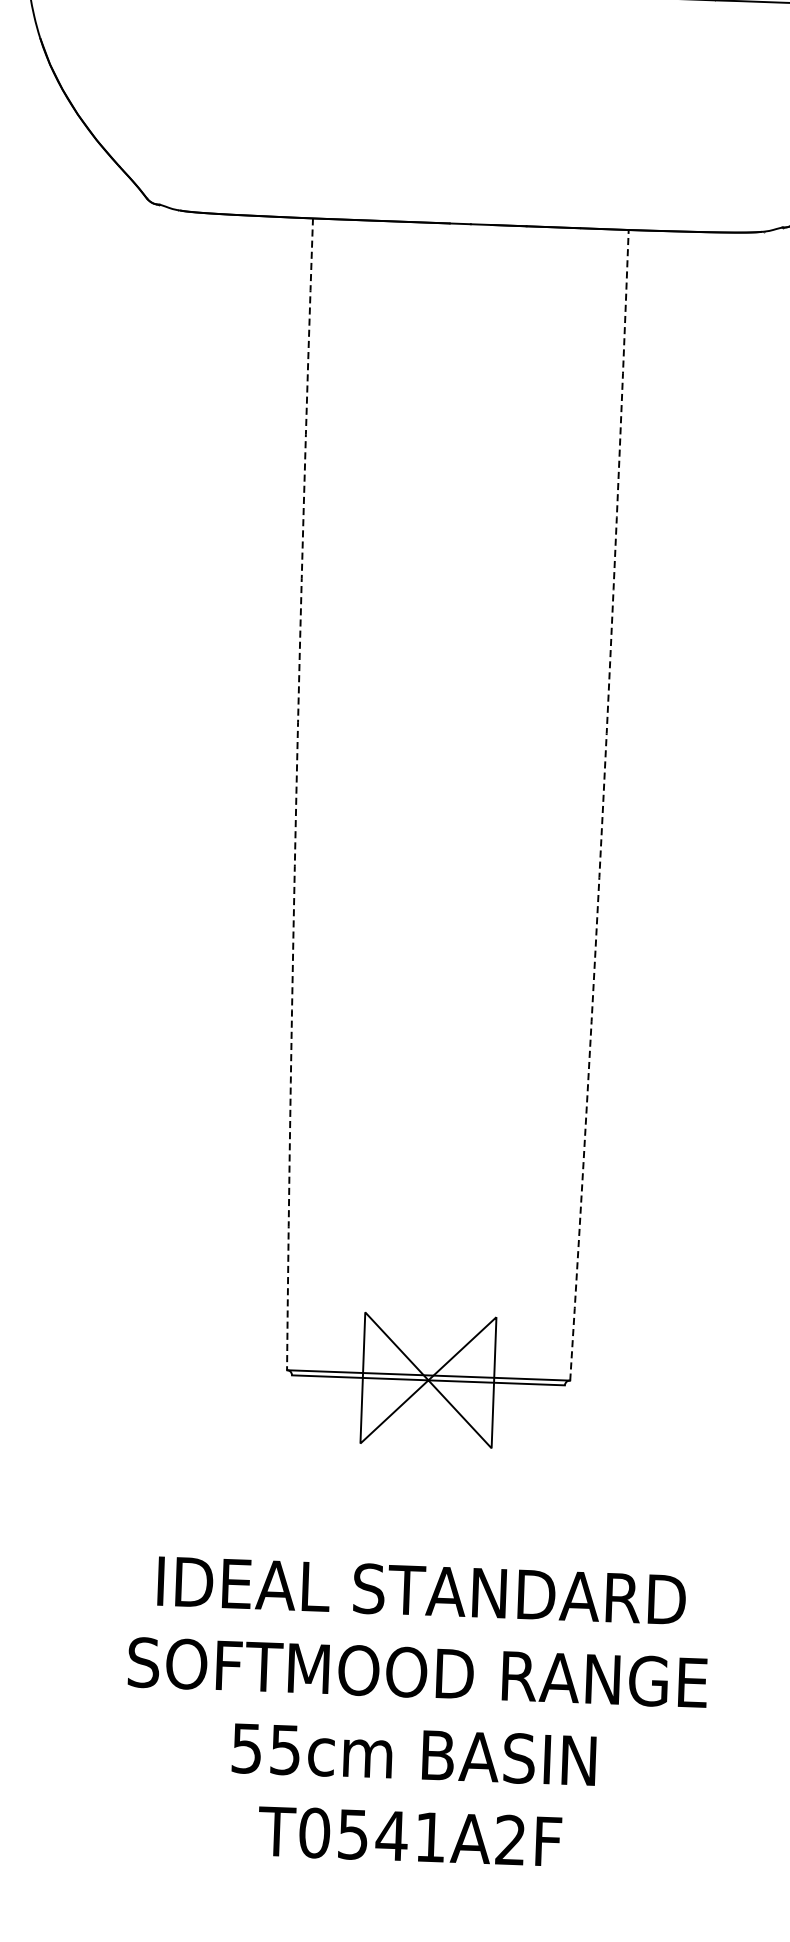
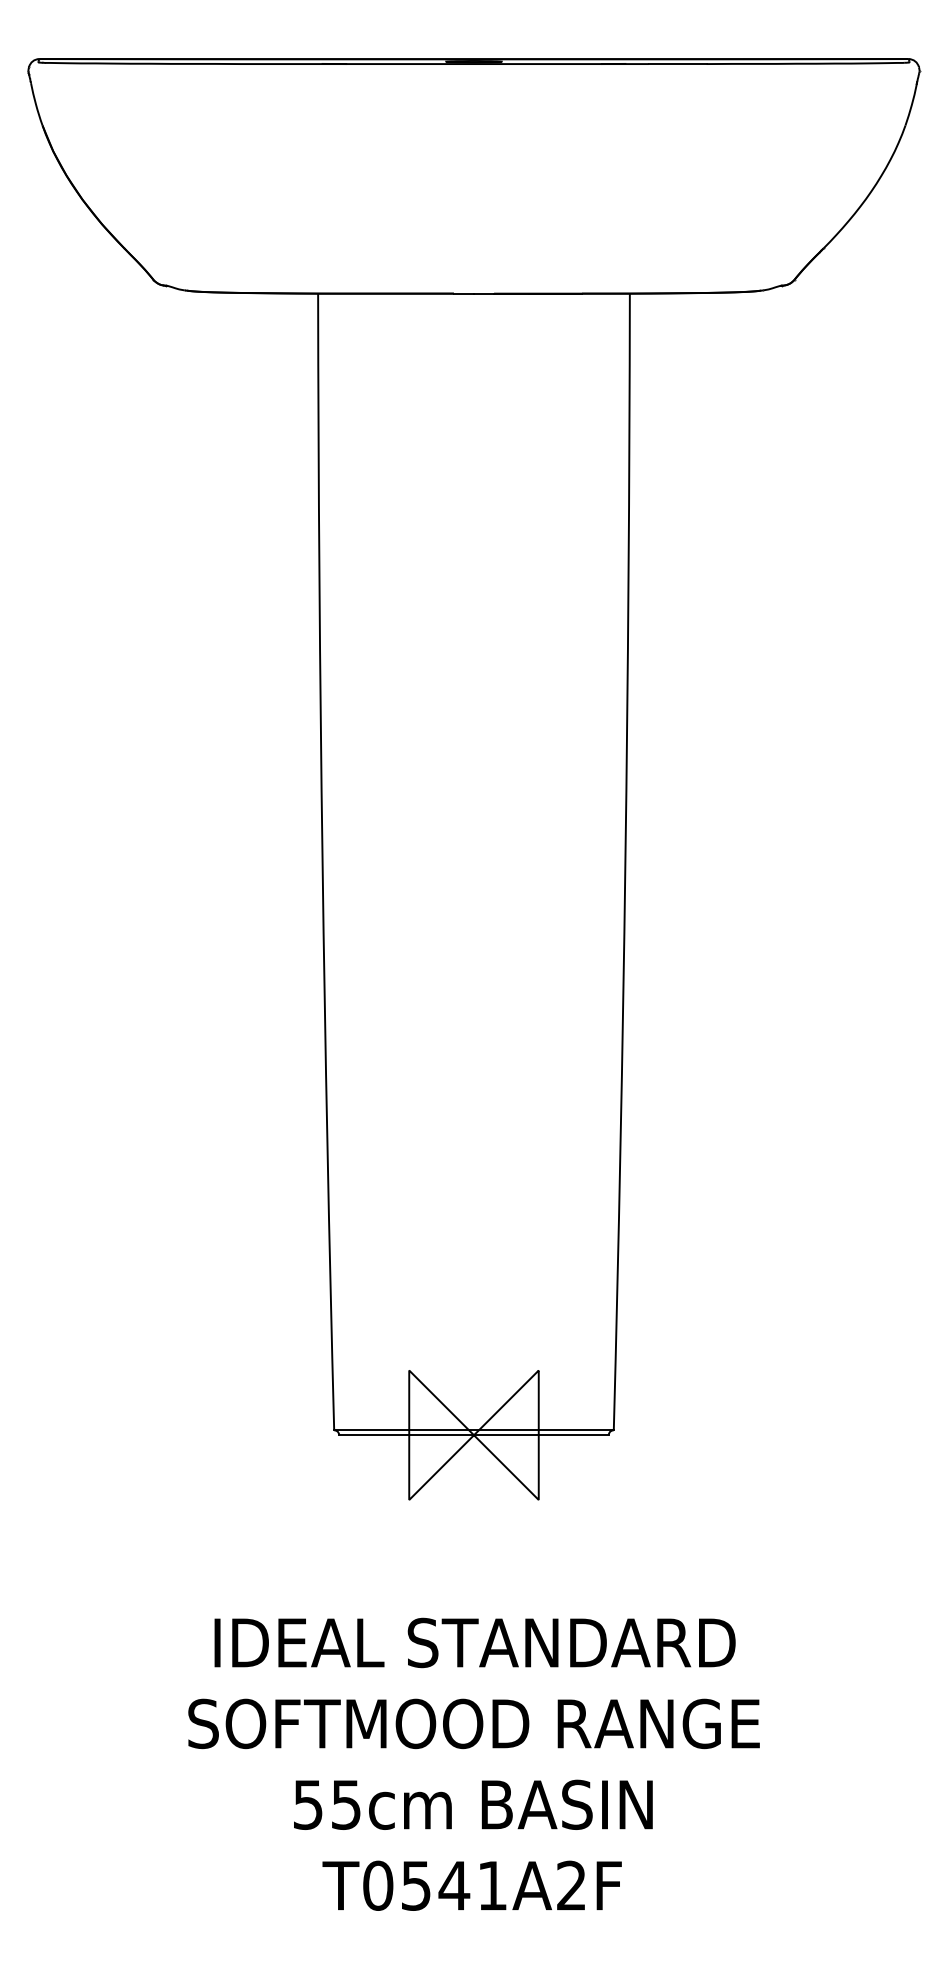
arc: (296, 794) -> (322, 862), dashed -> solid
arc: (603, 805) -> (625, 862), dashed -> solid

